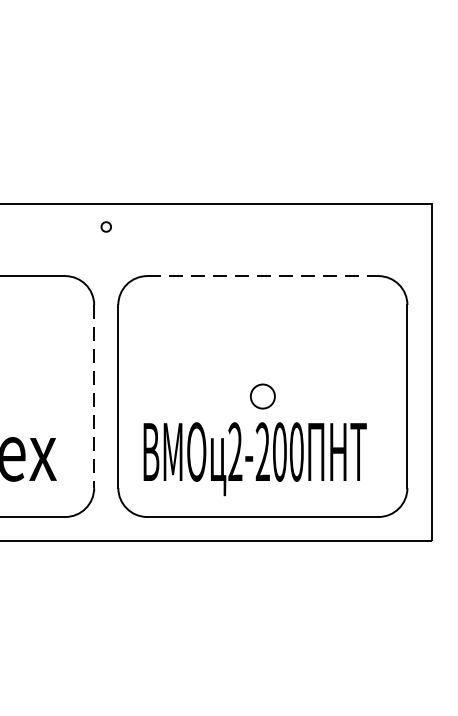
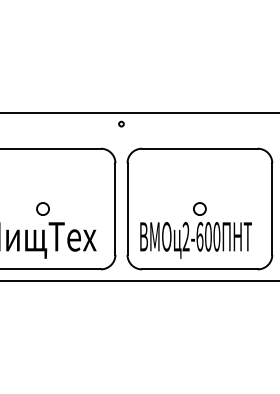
line: (262, 275) -> (199, 148), dashed -> solid
line: (94, 397) -> (115, 209), dashed -> solid
text: (262, 451) -> (199, 236), 2-200 -> 2-600

